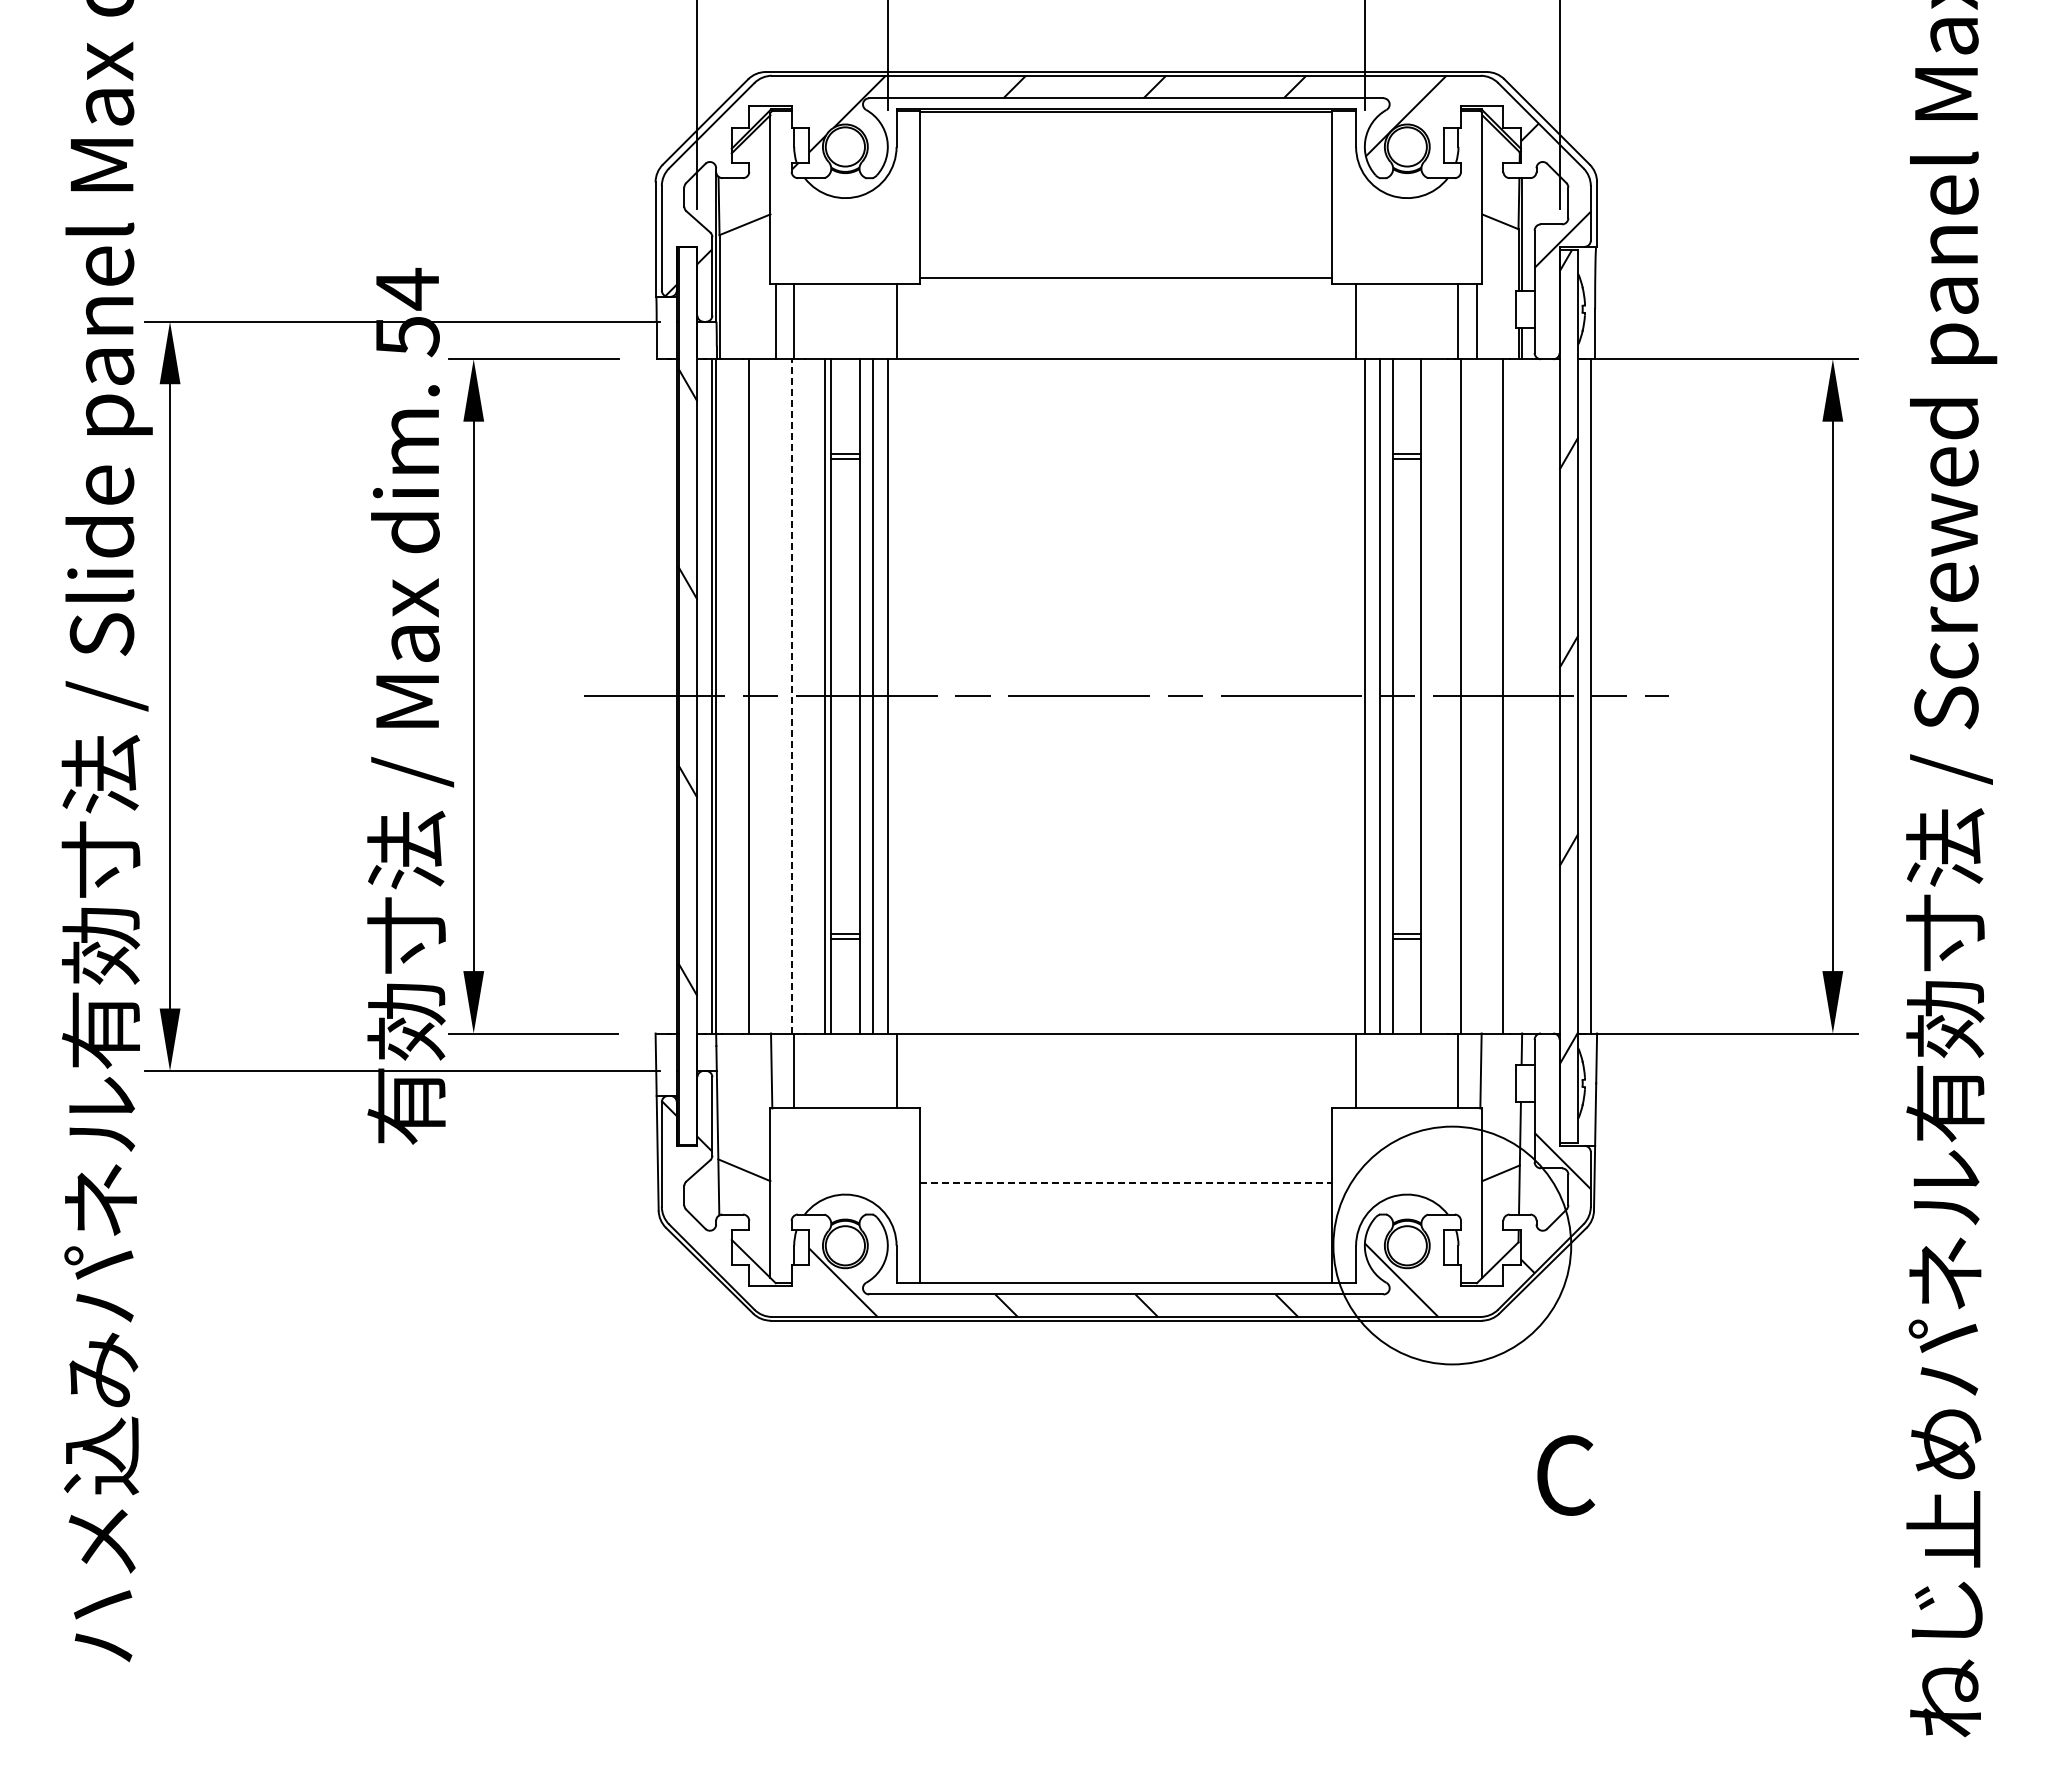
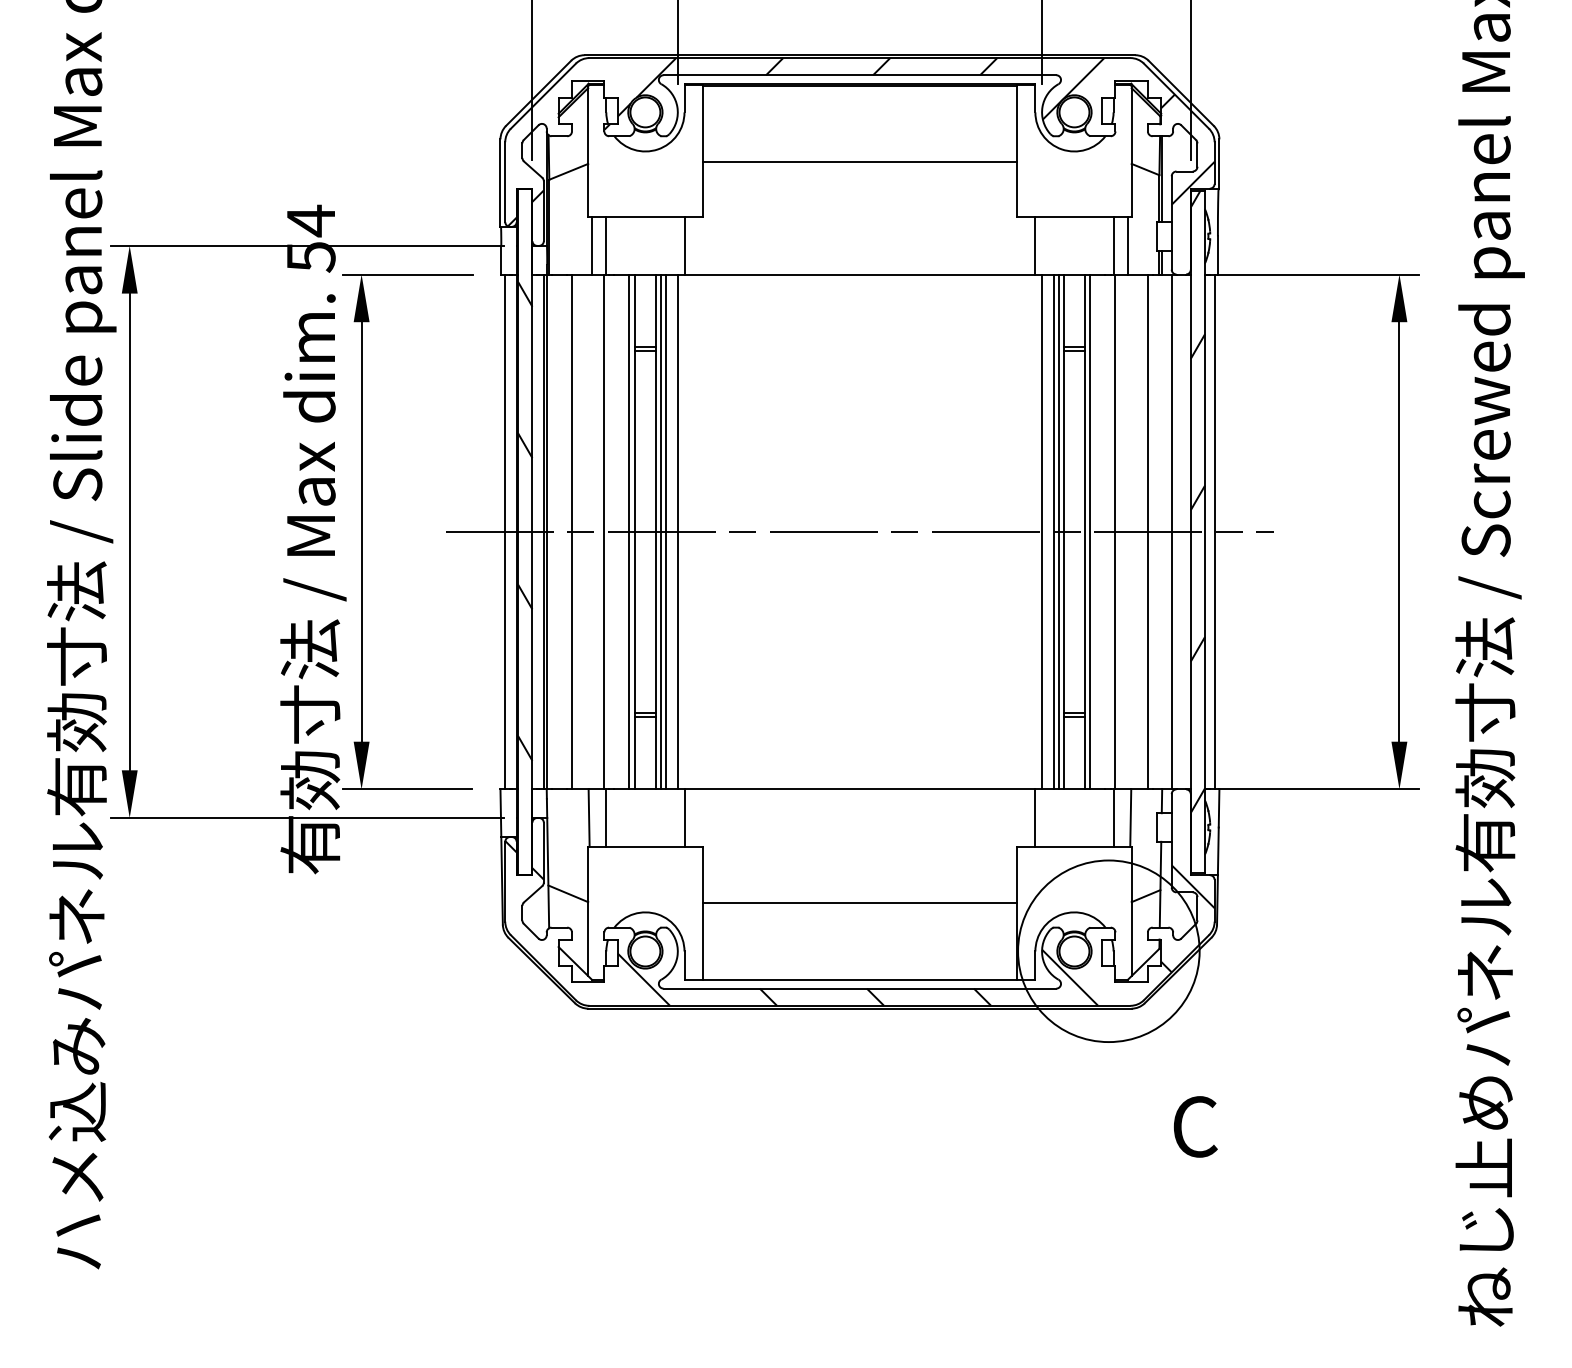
line: (1126, 278) -> (860, 162), moved
line: (791, 695) -> (604, 531), dashed -> solid
line: (661, 696) -> (504, 532), added
line: (866, 696) -> (661, 532), added
line: (1386, 696) -> (1058, 532), added
line: (1428, 696) -> (1090, 532), added
line: (1534, 696) -> (1171, 532), added
line: (1126, 1182) -> (860, 903), dashed -> solid

